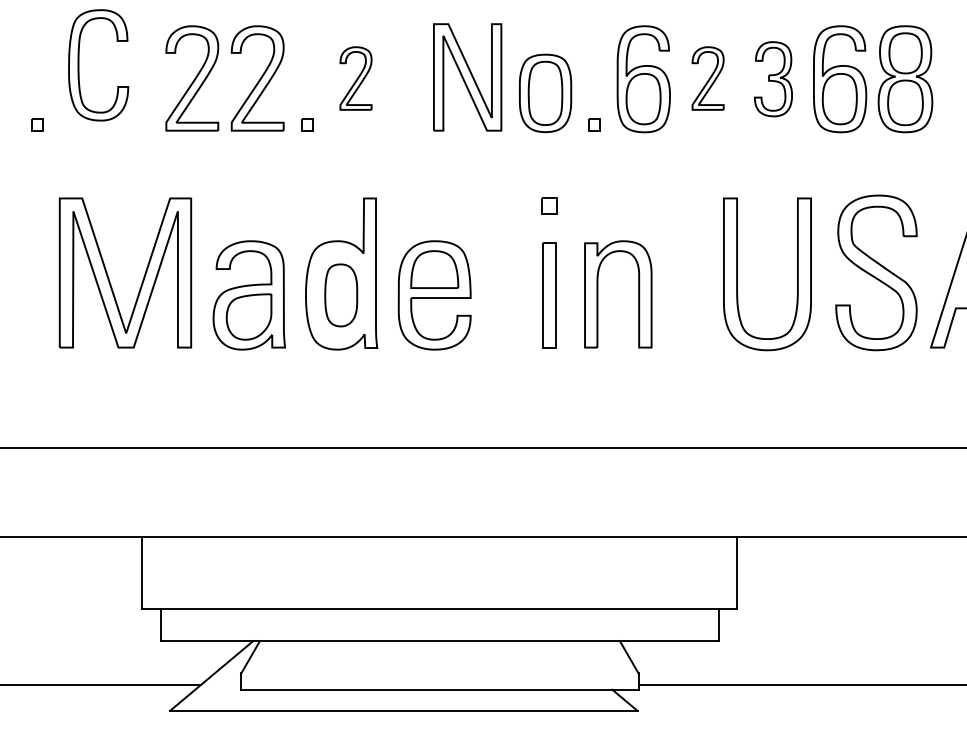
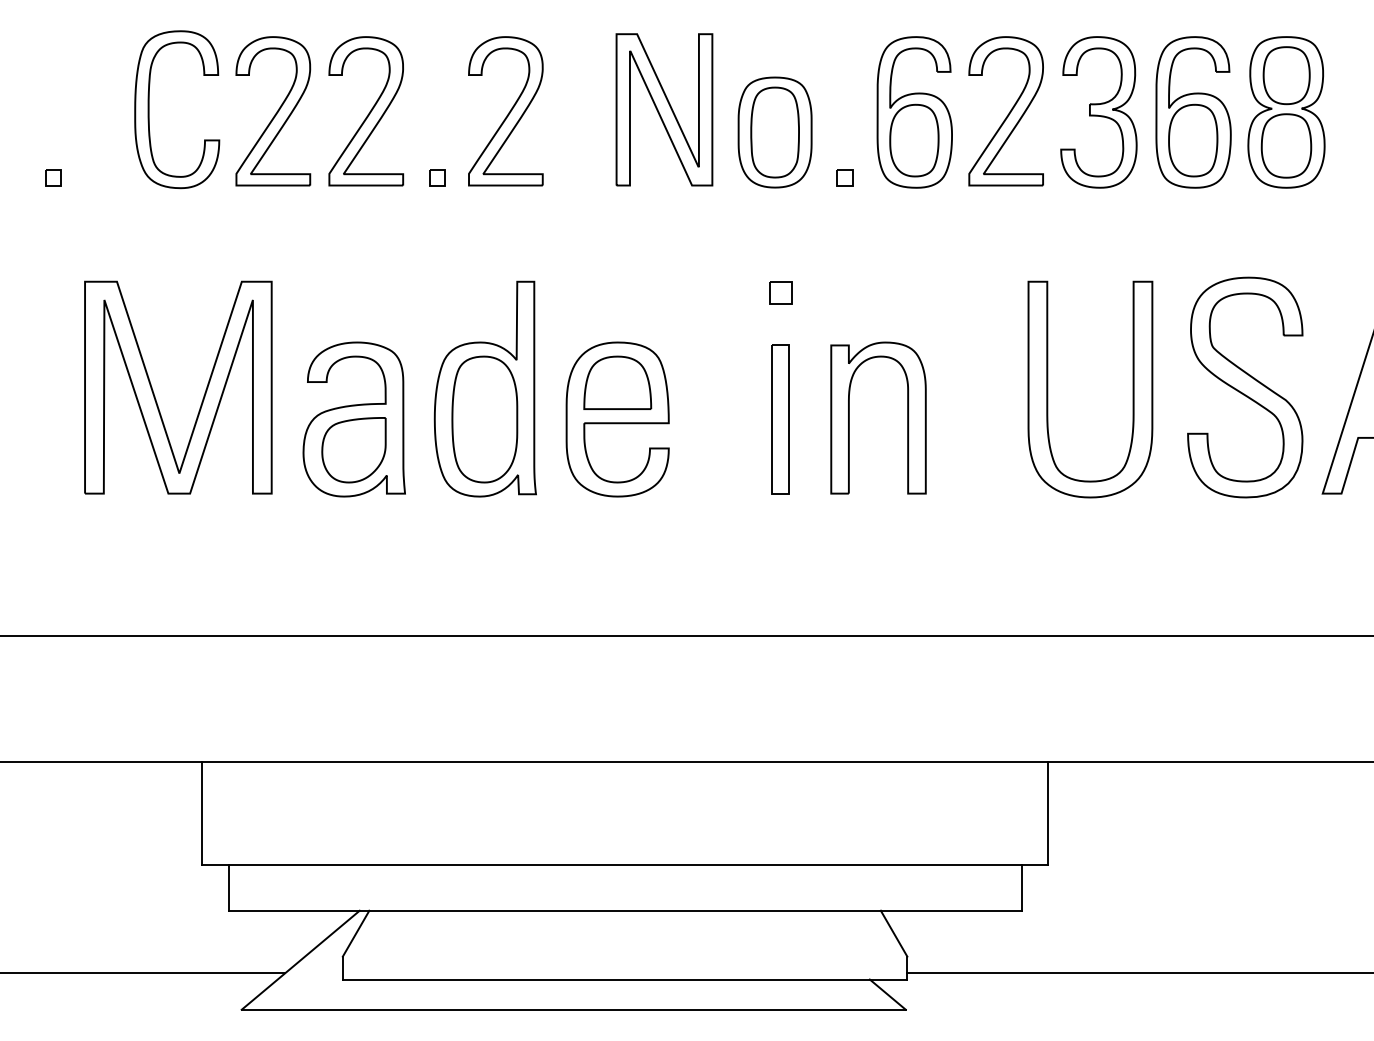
part: (79, 65) -> (149, 109), moved
part: (355, 78) -> (505, 111), size x1.67
part: (707, 78) -> (1005, 111), size x1.67
part: (773, 79) -> (1098, 112), size x1.43
part: (340, 295) -> (484, 419), size x1.43

